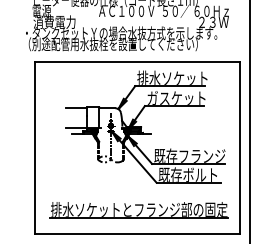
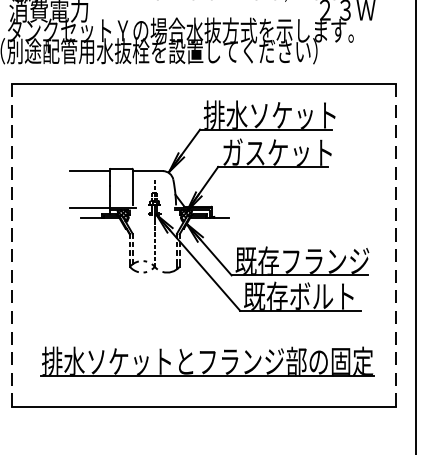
line: (35, 148) -> (13, 246), solid -> dashed
line: (239, 148) -> (395, 246), solid -> dashed

